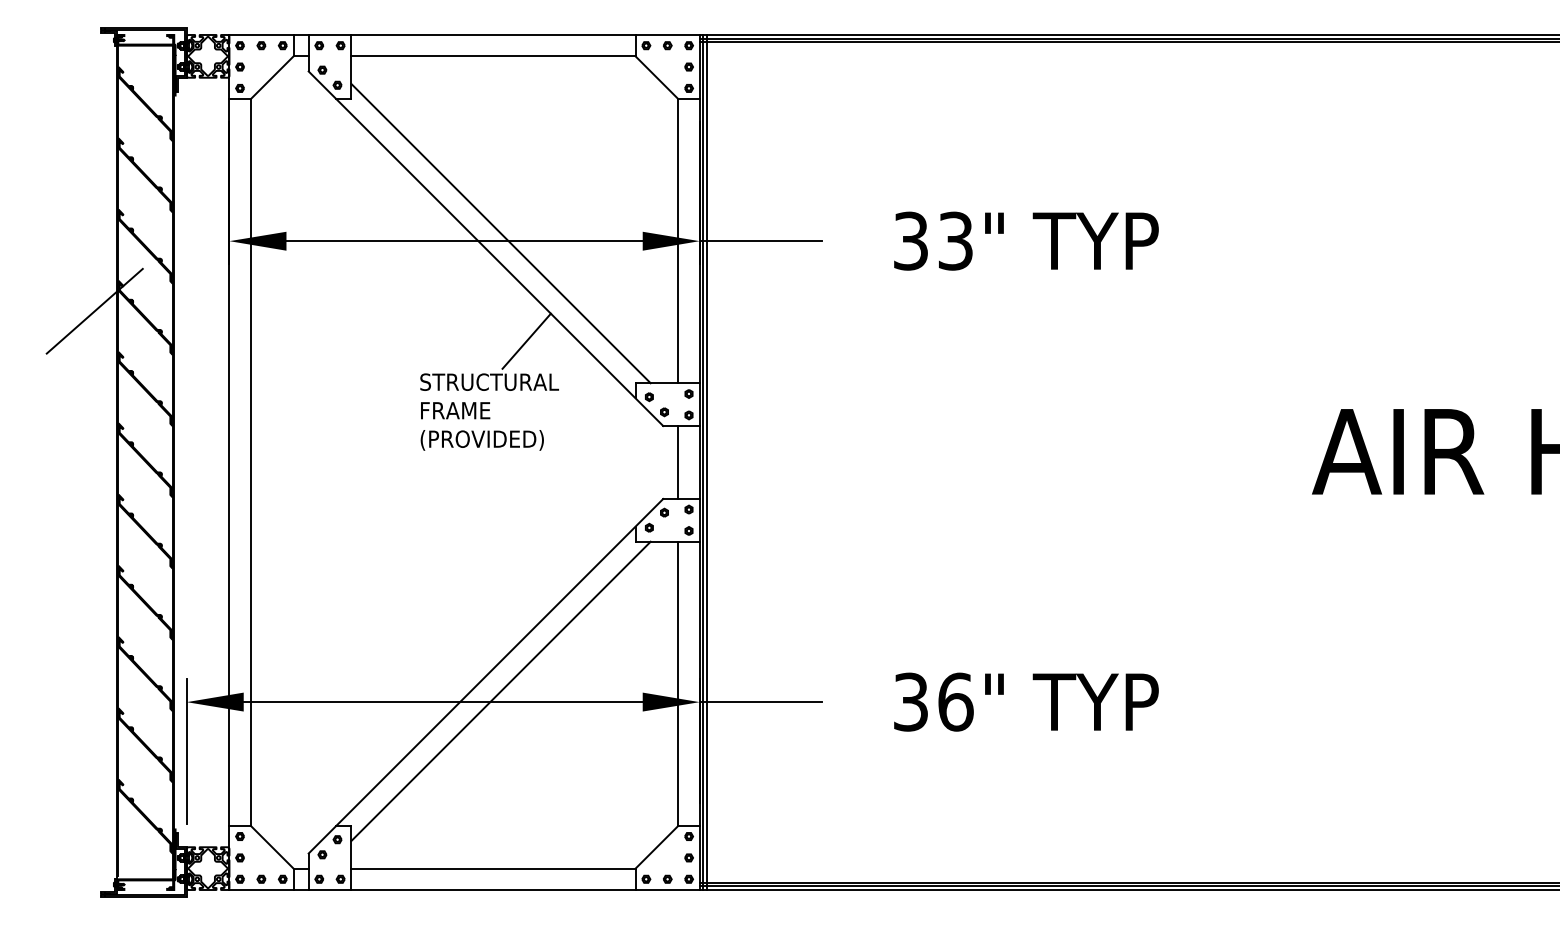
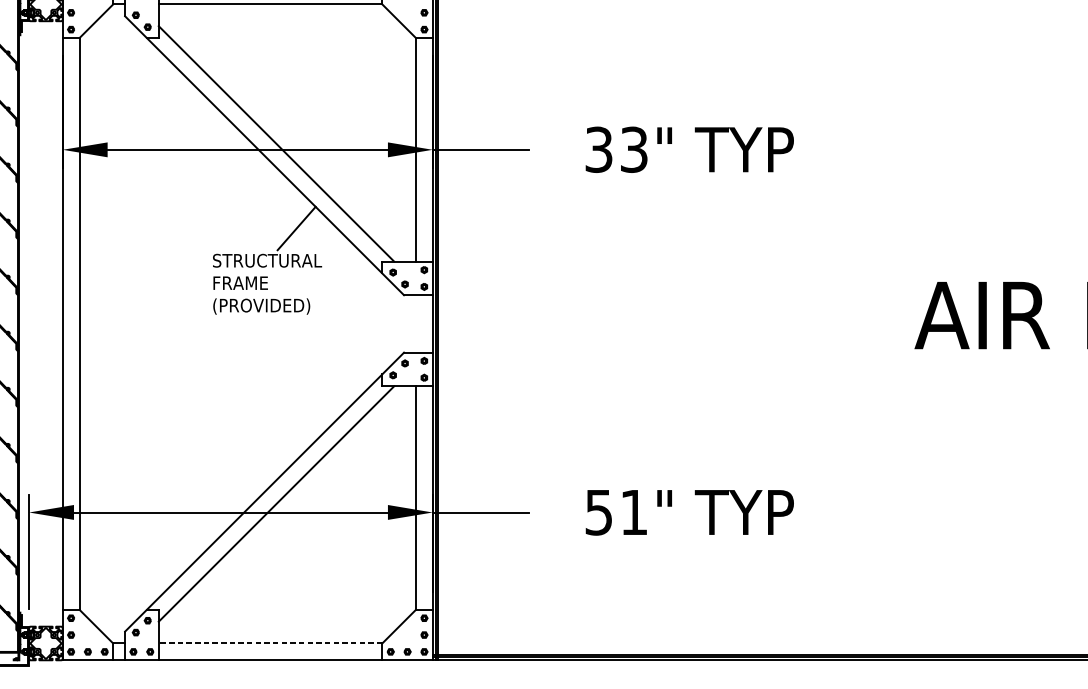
line: (678, 462) -> (416, 323), removed
text: (933, 701) -> (616, 511), 36" -> 51"
line: (493, 868) -> (270, 643), solid -> dashed

